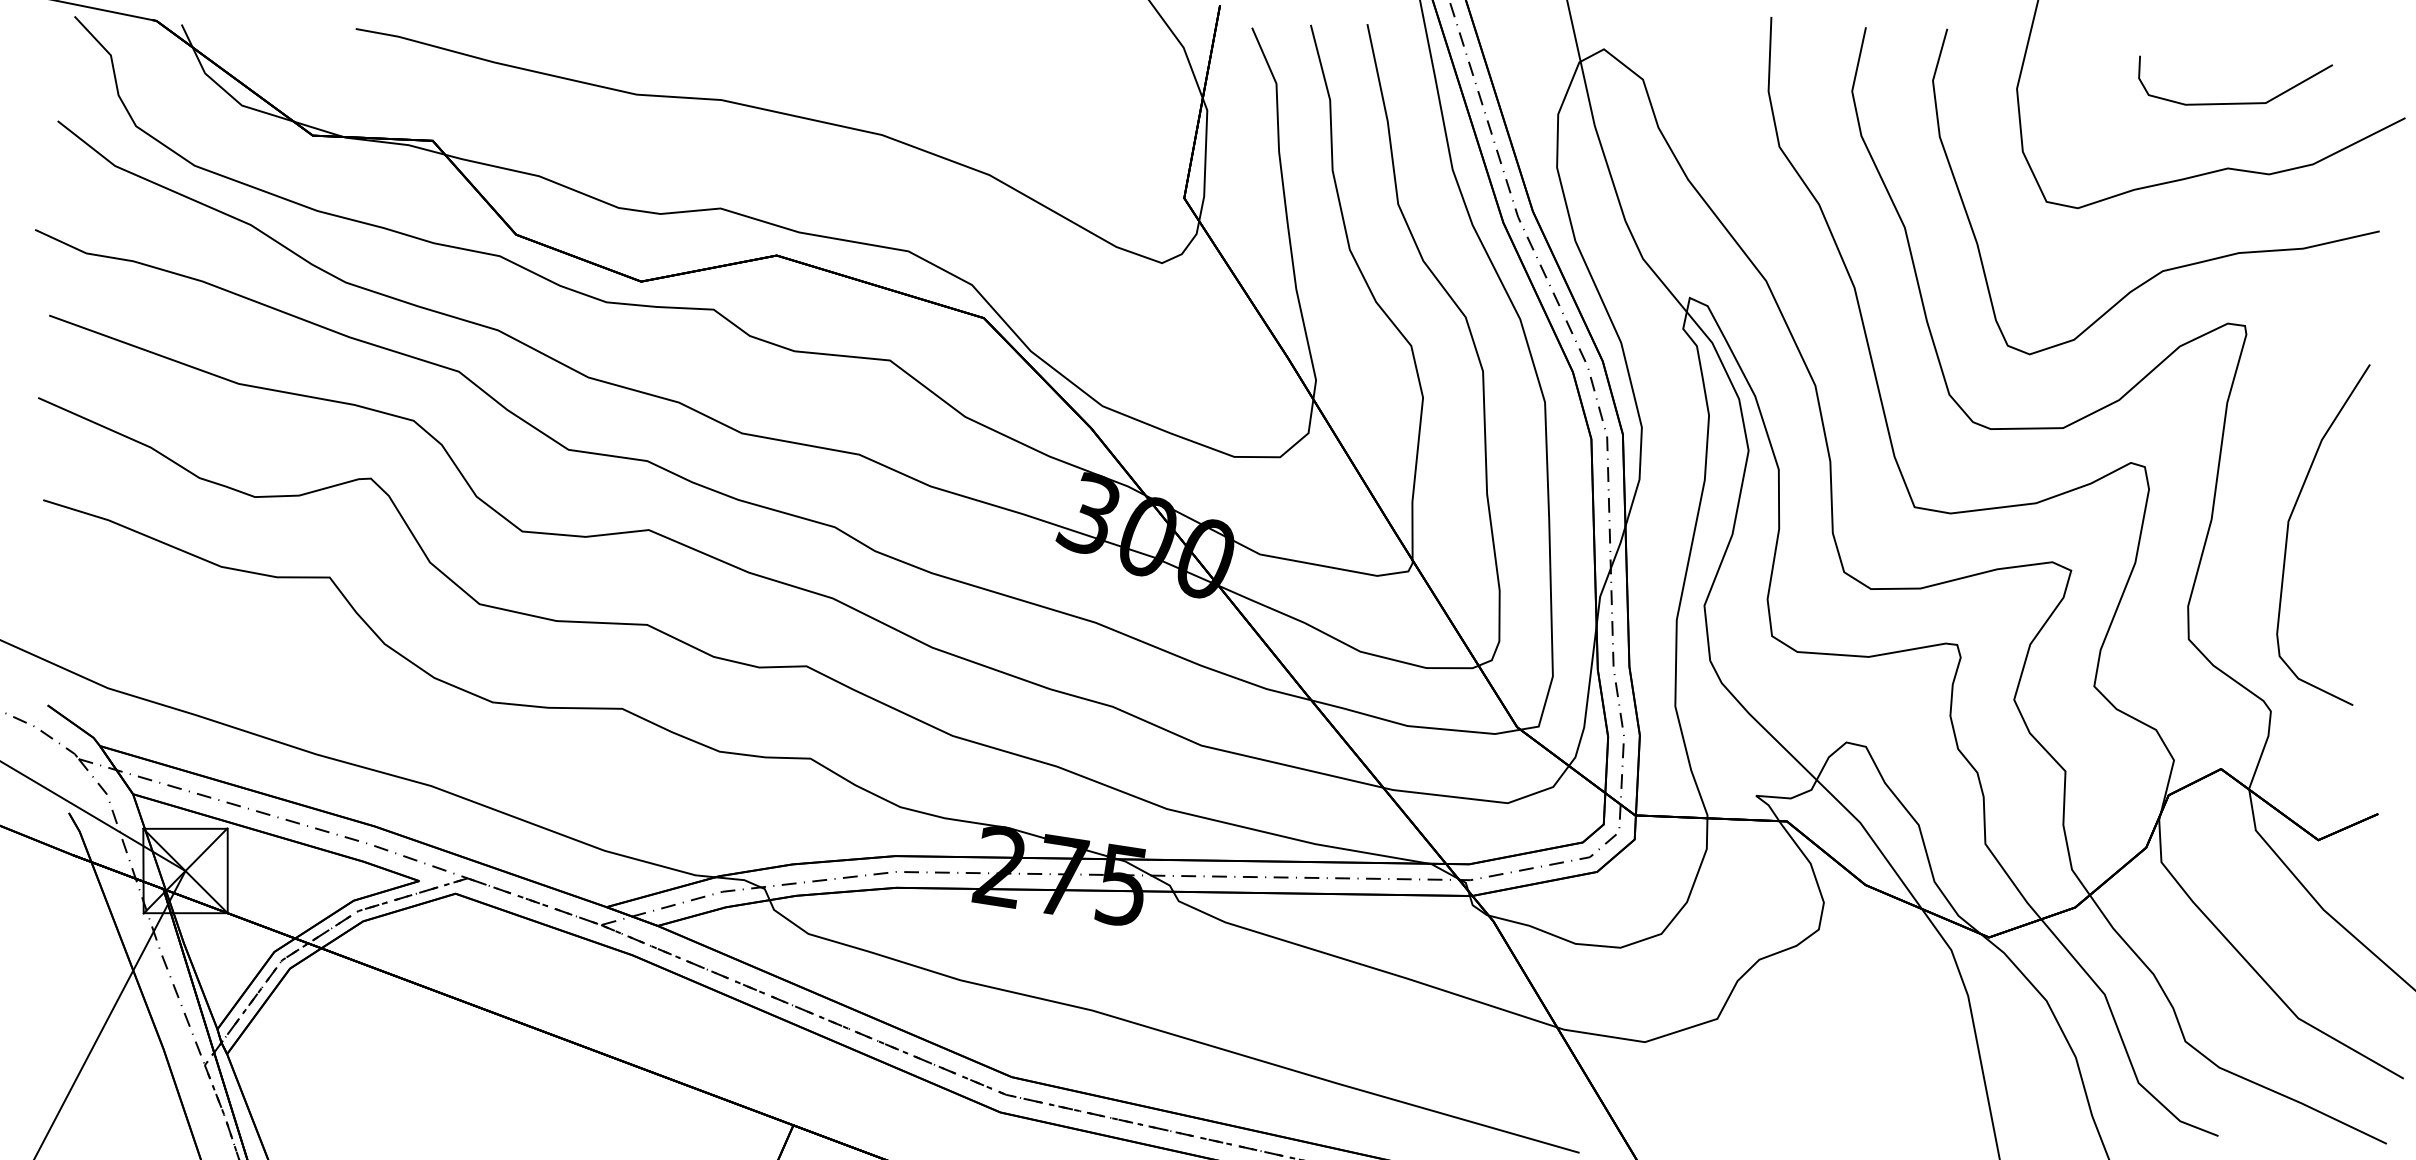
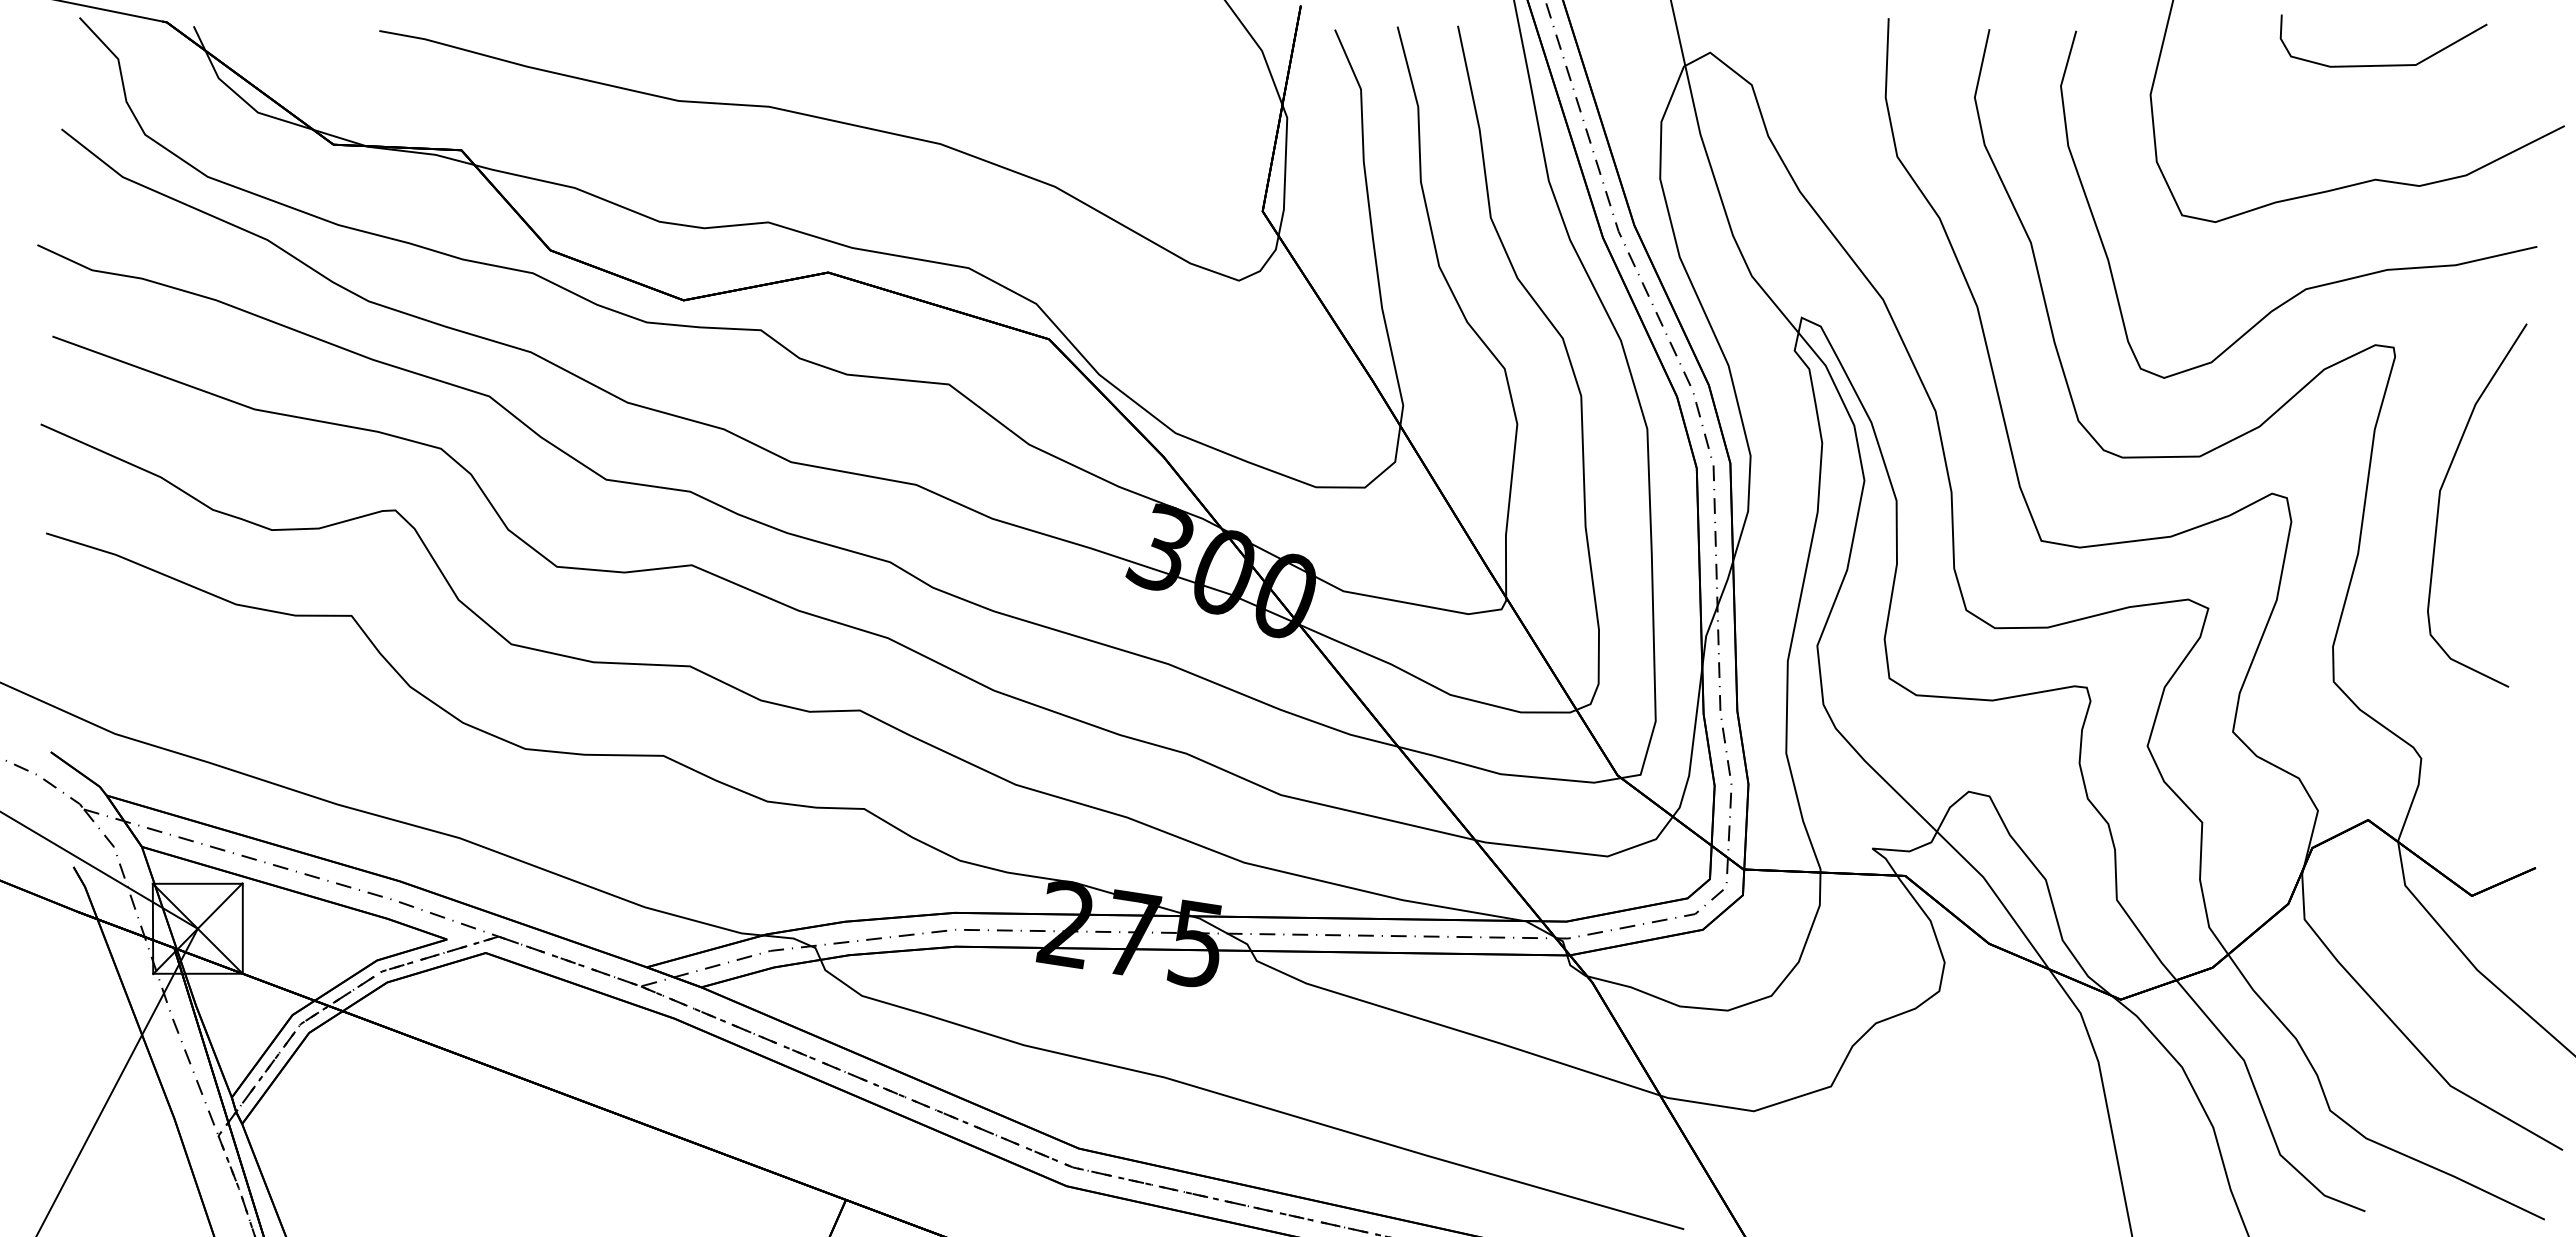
curve: (2235, 102) -> (2383, 64), moved
curve: (2288, 529) -> (2440, 499), moved

